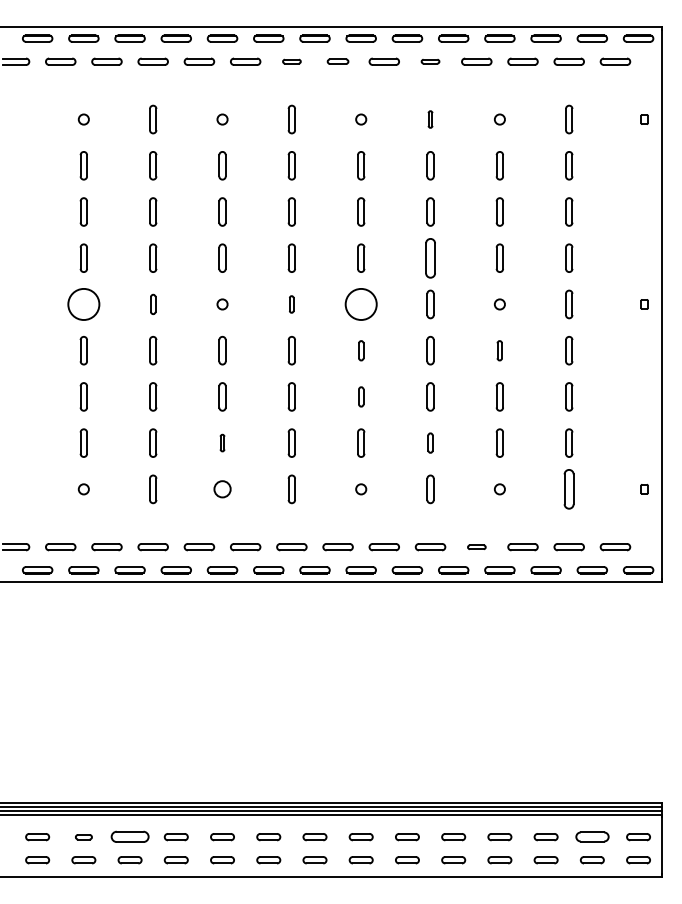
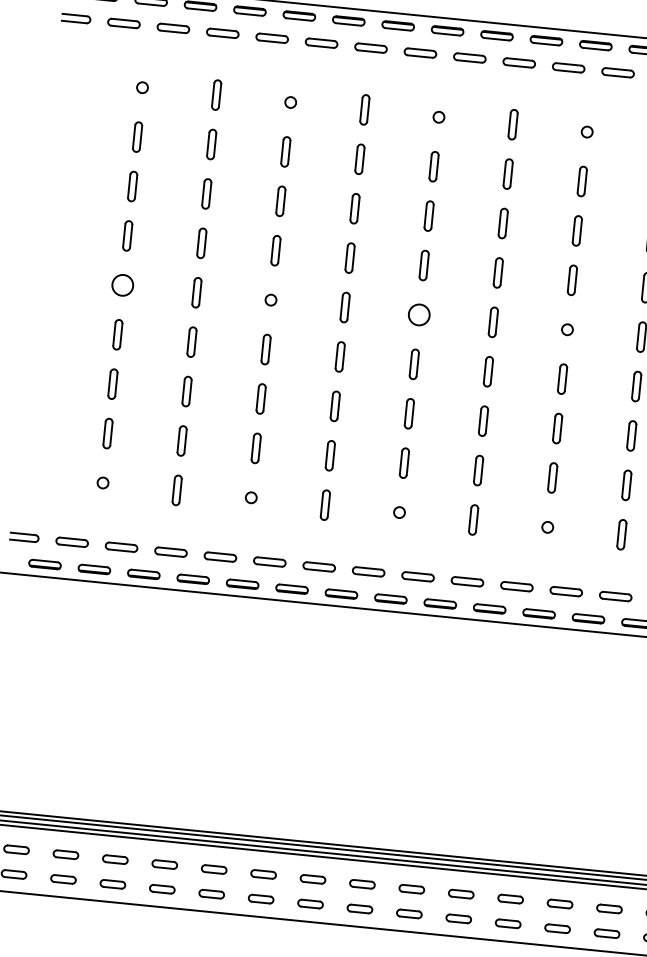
part: (291, 61) -> (370, 47), size x1.67
part: (337, 61) -> (419, 52), size x1.43
part: (430, 61) -> (519, 62), size x1.67
part: (430, 119) -> (513, 124), size x1.67
part: (430, 257) -> (498, 272), size x0.71
circle: (83, 304) -> (122, 285), size x0.62
part: (153, 304) -> (197, 292), size x1.43
part: (291, 304) -> (344, 307), size x1.67
circle: (360, 304) -> (418, 314), size x0.62
part: (361, 350) -> (414, 364), size x1.43
part: (499, 350) -> (562, 378), size x1.43
part: (361, 396) -> (409, 413), size x1.43
part: (222, 442) -> (256, 447), size x1.67
part: (430, 442) -> (478, 469), size x1.43
circle: (222, 489) -> (251, 497), size x0.62
part: (569, 489) -> (622, 534), size x0.71
part: (476, 547) -> (516, 587), size x1.67
part: (83, 837) -> (65, 855), size x1.43
part: (129, 837) -> (114, 859), size x0.62
part: (591, 837) -> (608, 909), size x0.71

